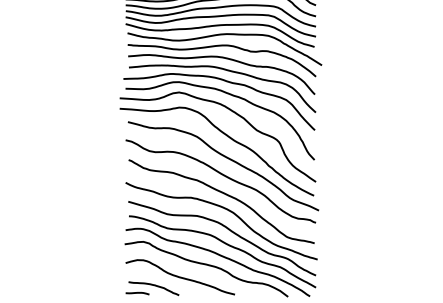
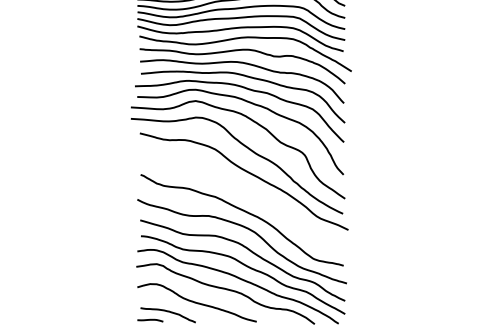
curve: (223, 176) -> (244, 192), removed

